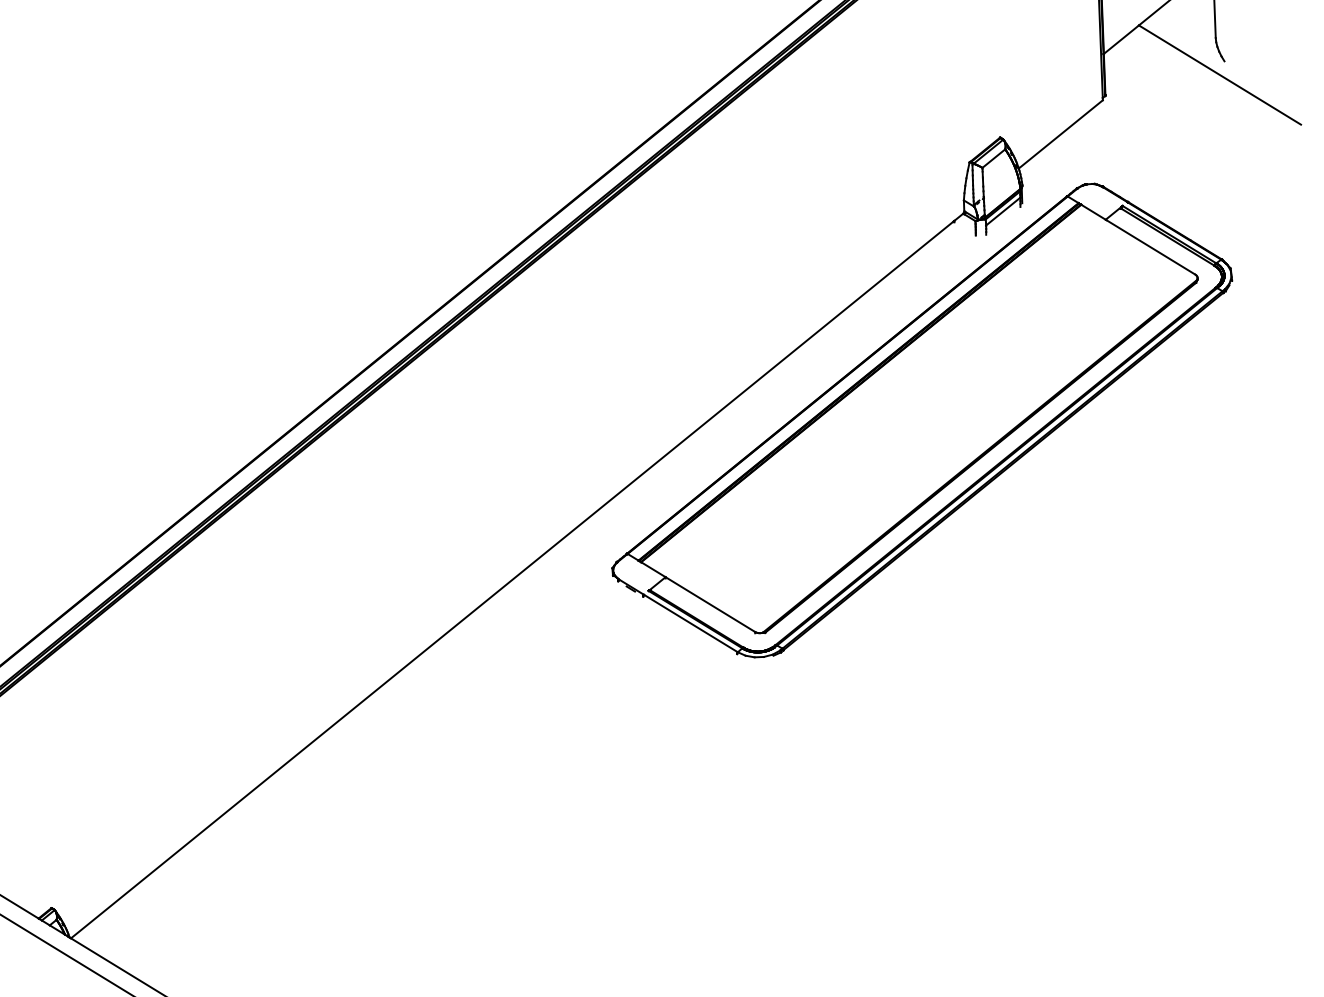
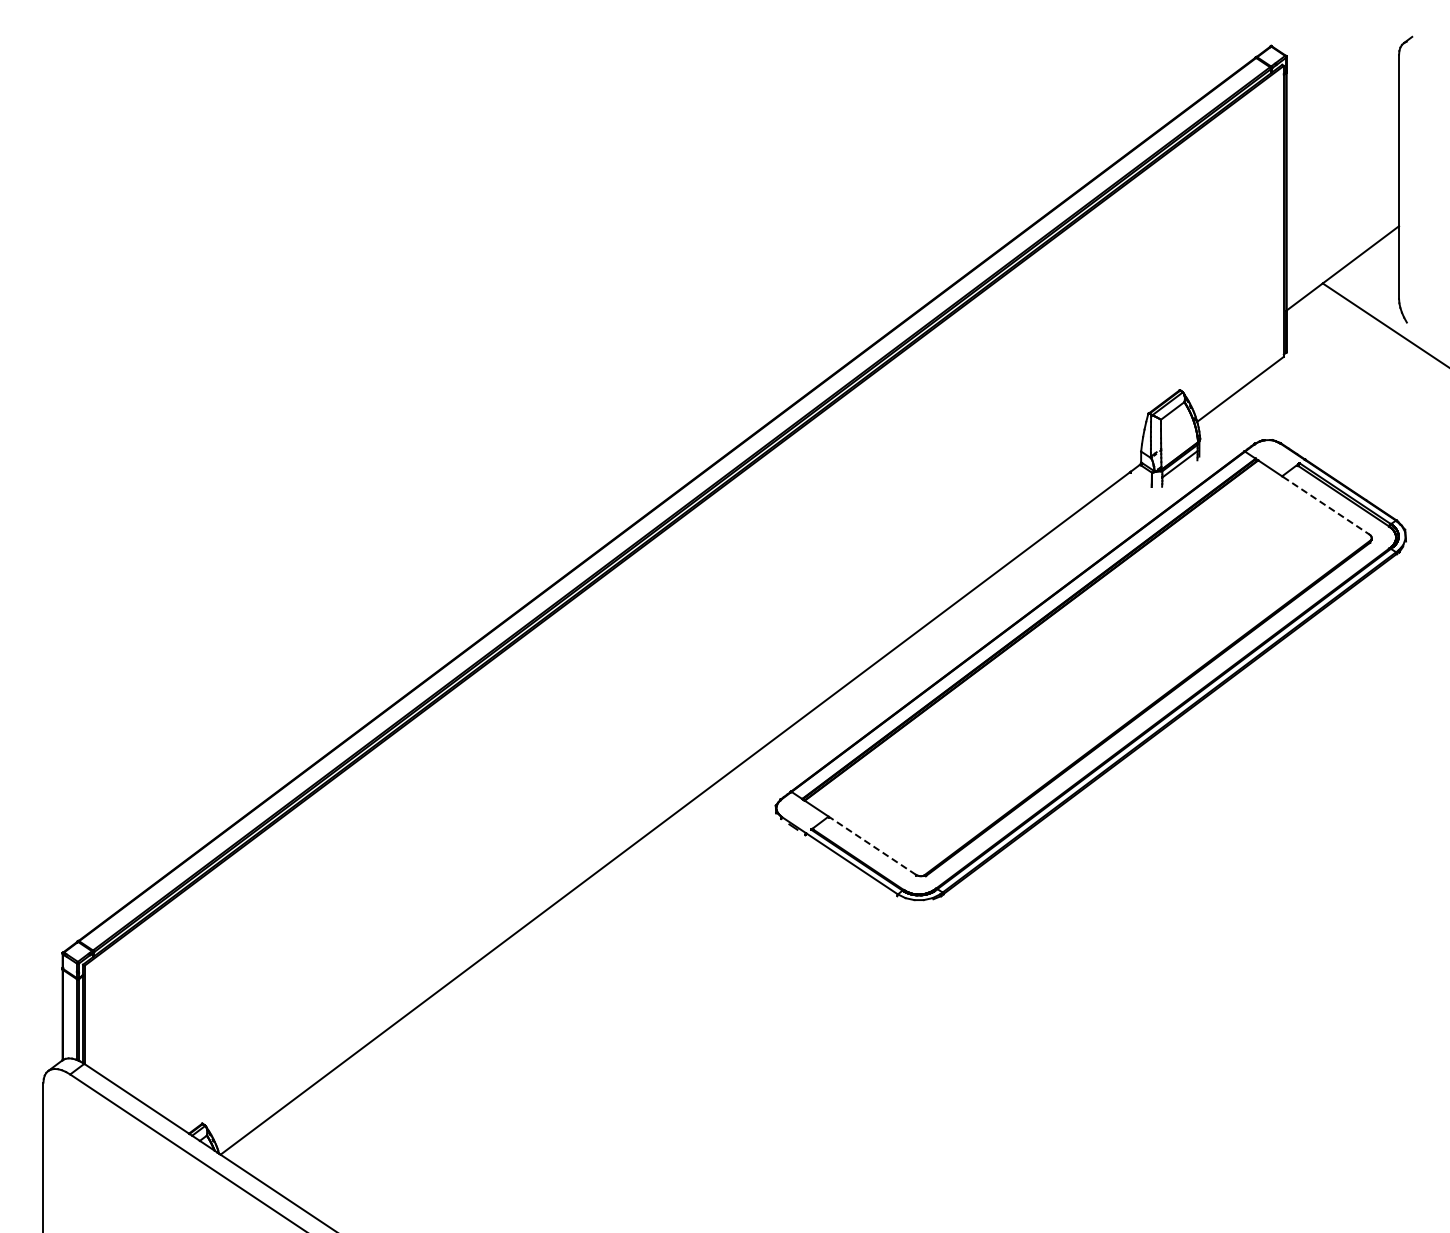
line: (1151, 247) -> (1326, 505), solid -> dashed
line: (709, 604) -> (871, 845), solid -> dashed

